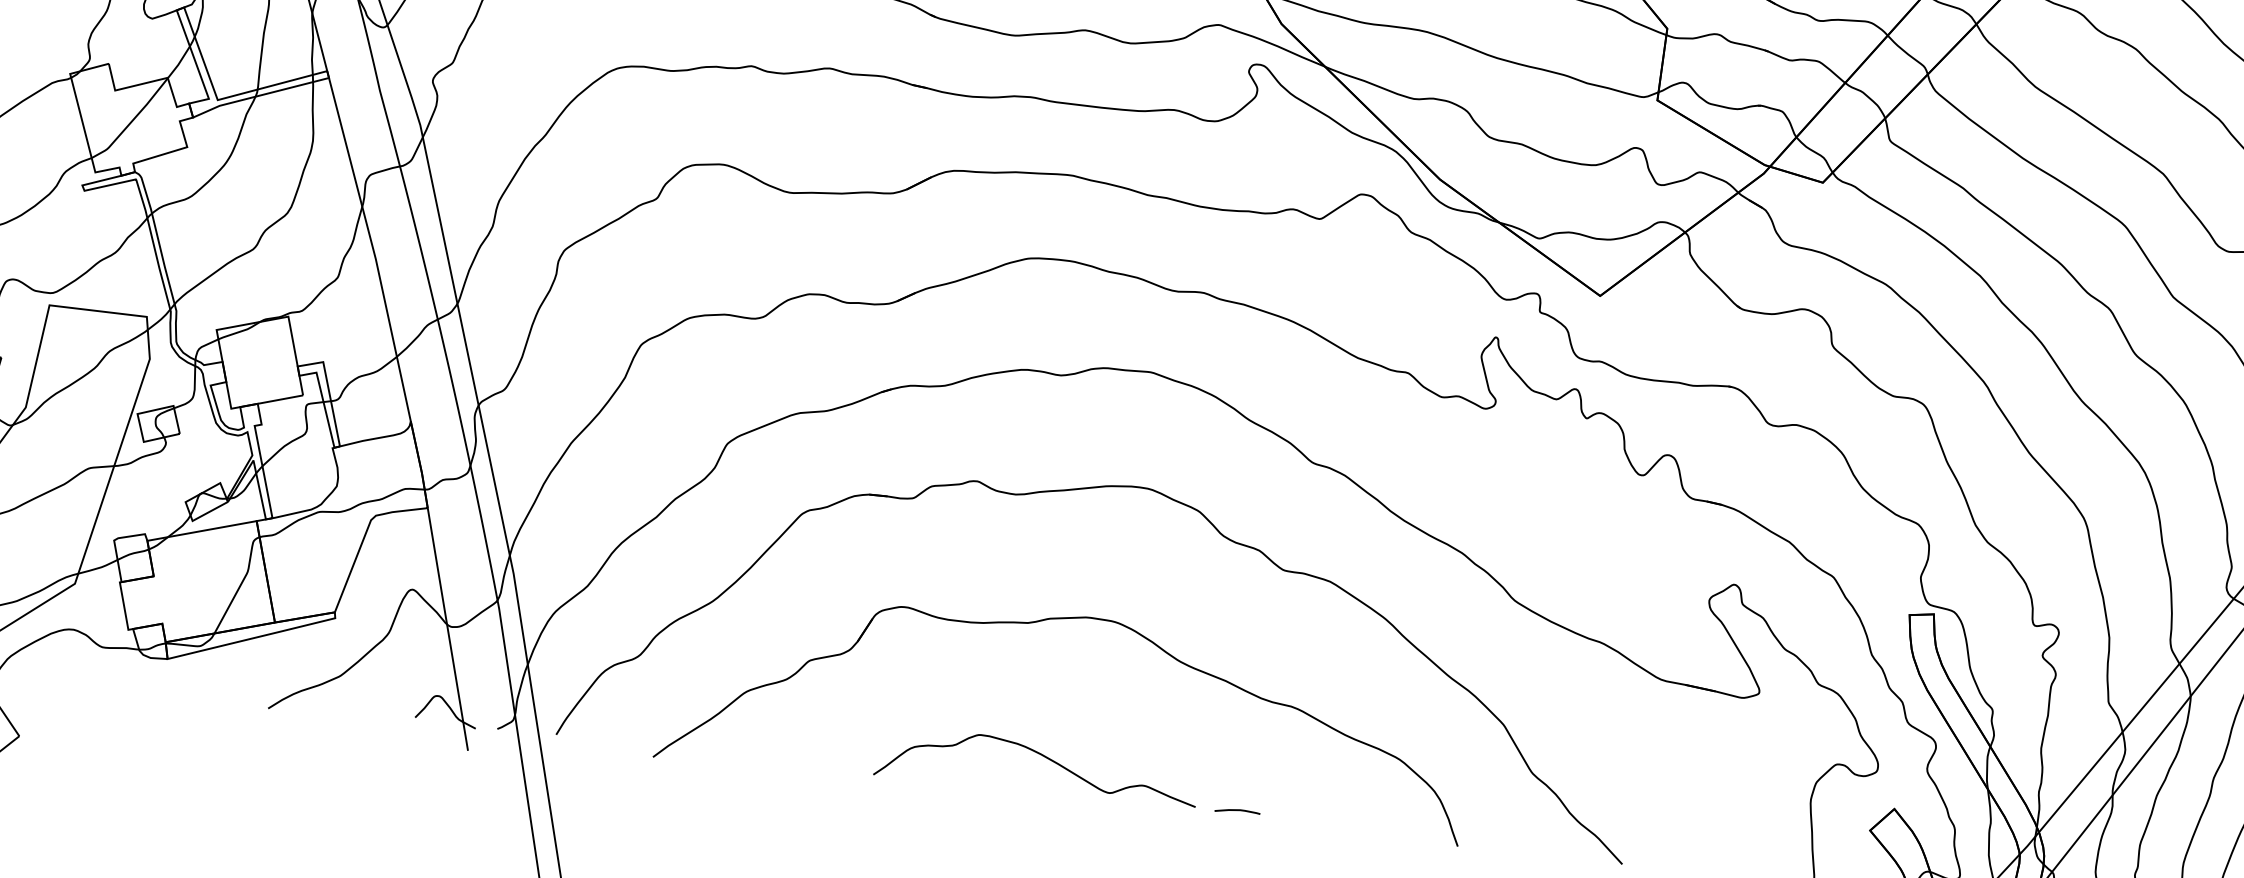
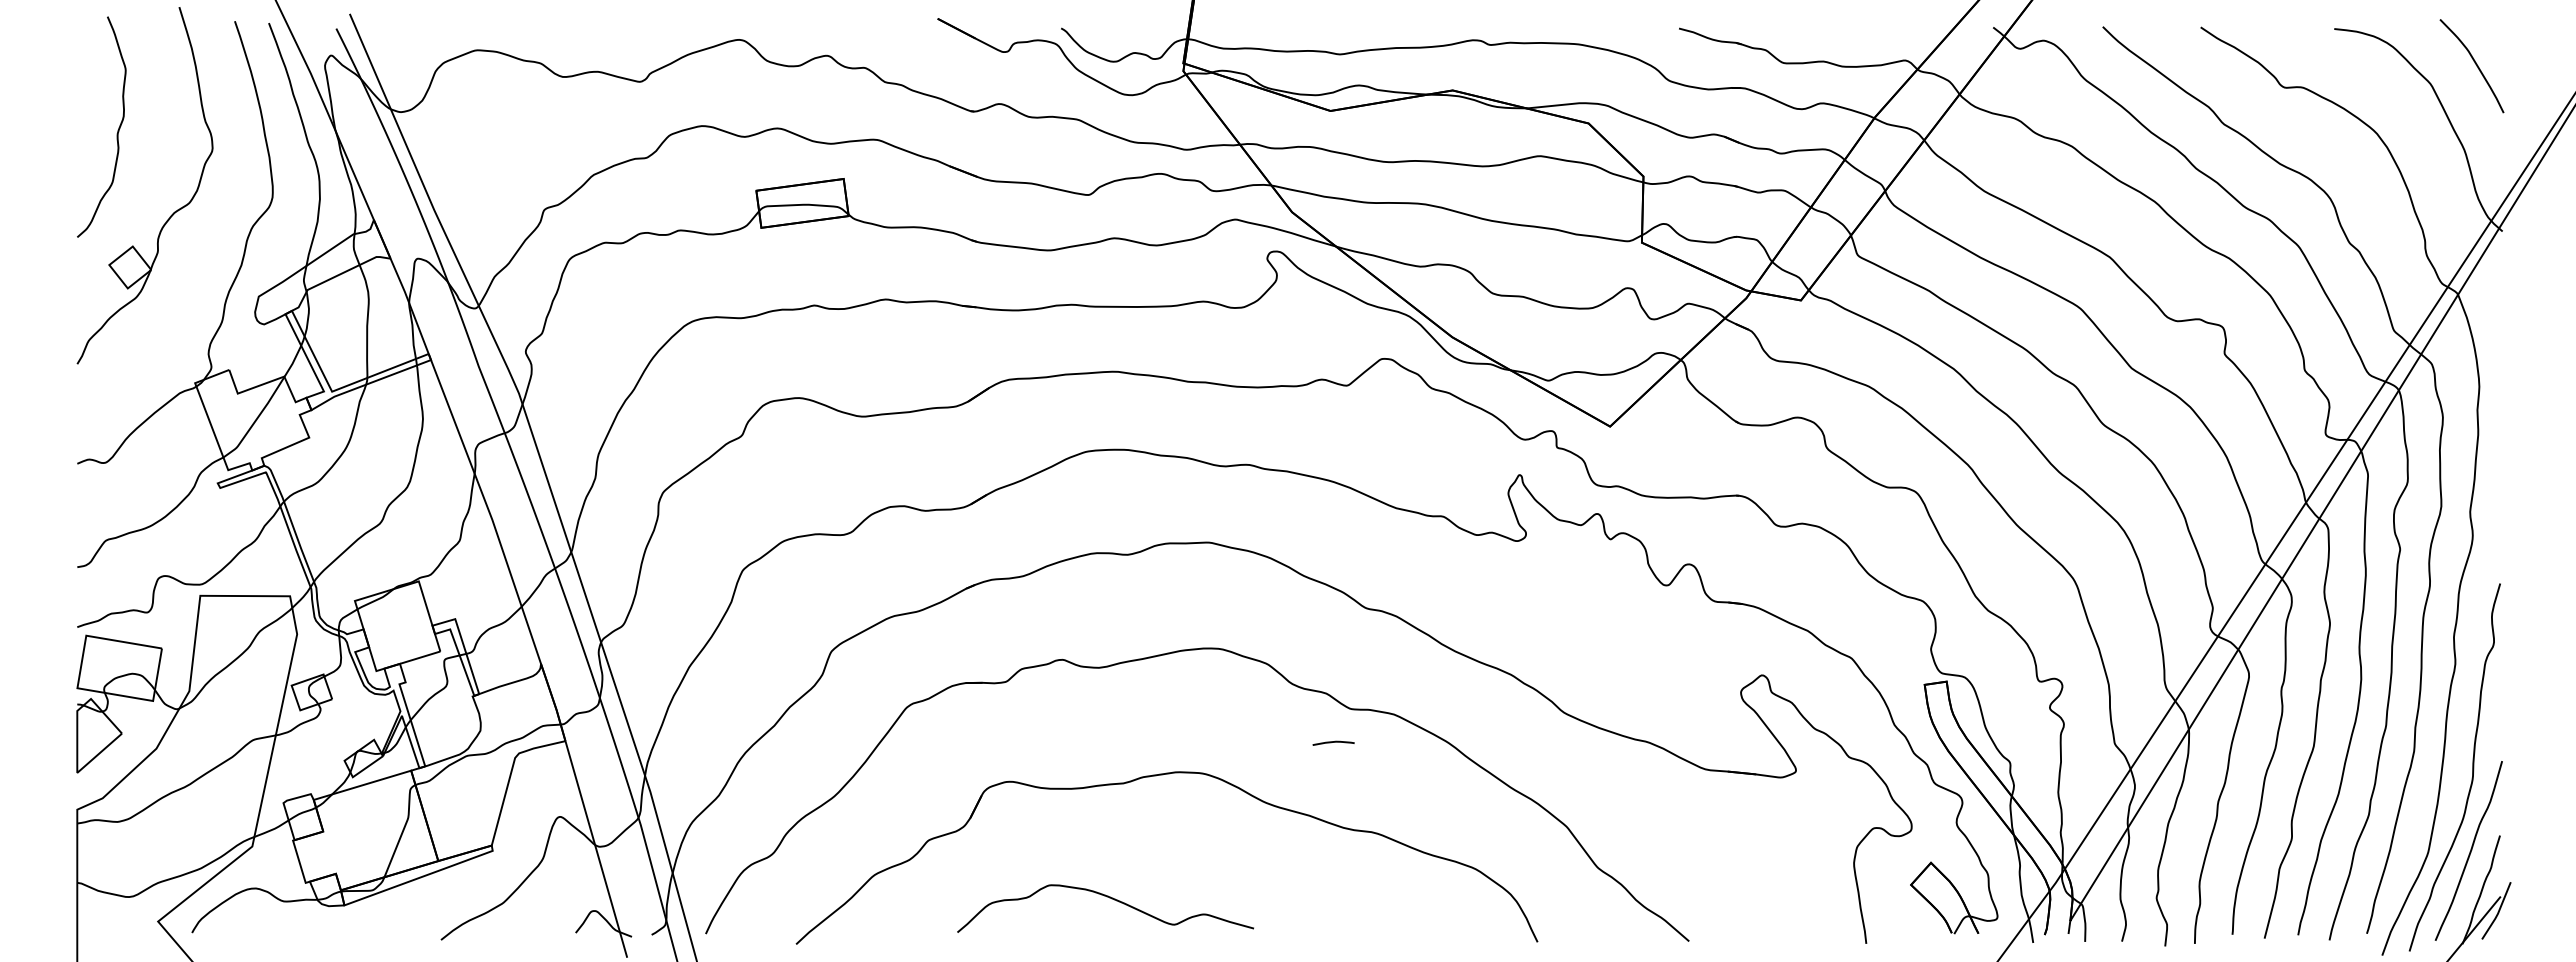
curve: (1042, 756) -> (1109, 898), moved
curve: (1237, 810) -> (1333, 742), moved

